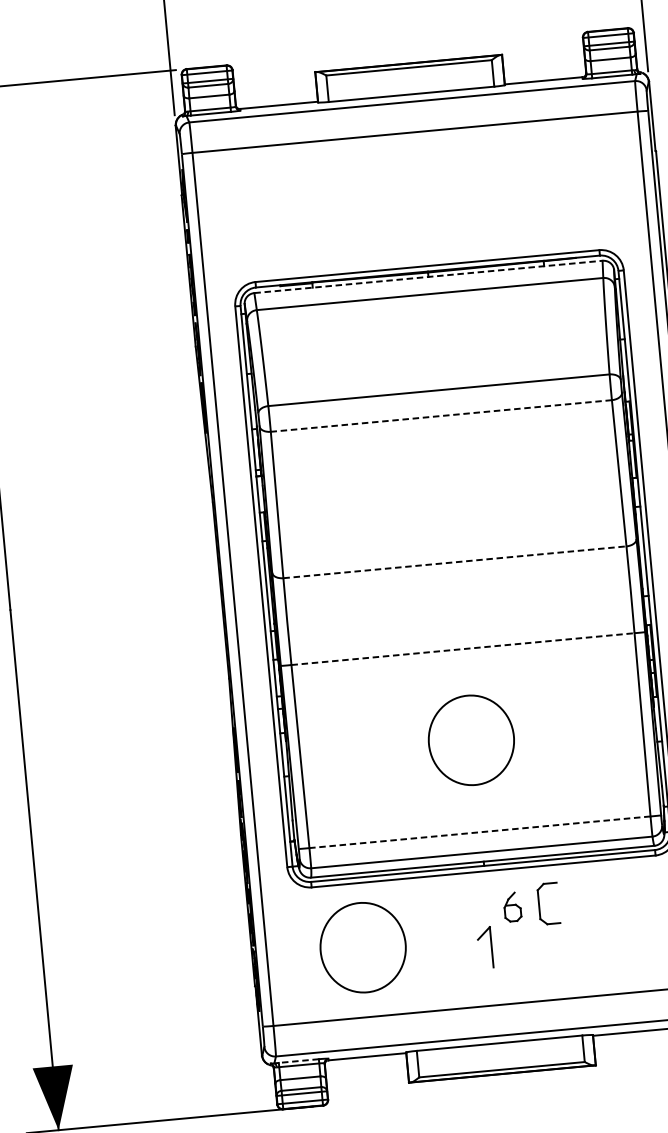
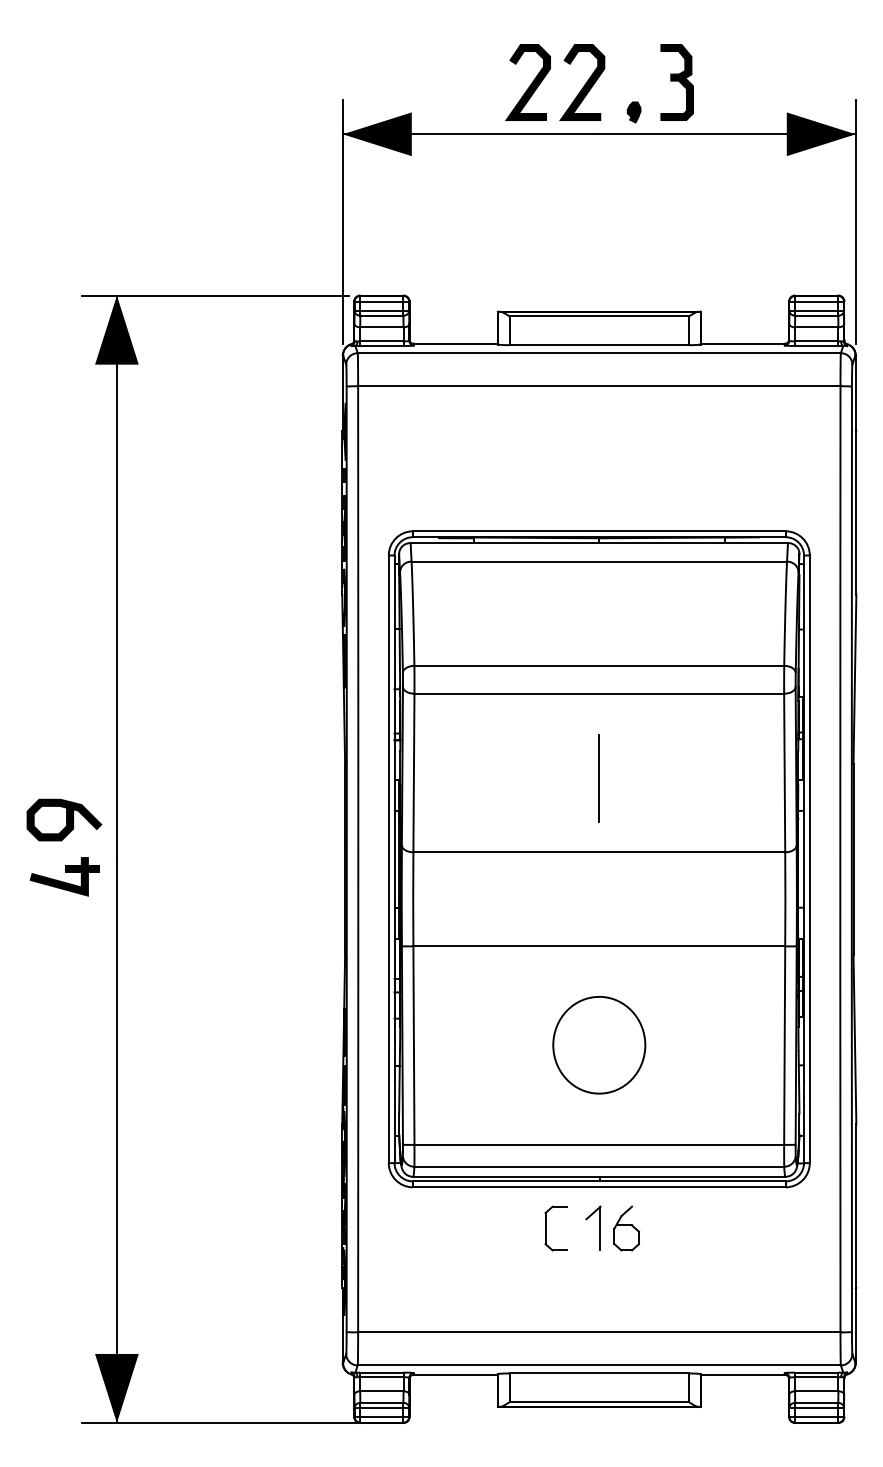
line: (428, 277) -> (599, 543), dashed -> solid
line: (441, 415) -> (599, 693), dashed -> solid
line: (448, 493) -> (599, 777), added
line: (455, 562) -> (599, 852), dashed -> solid
line: (463, 649) -> (599, 946), dashed -> solid
line: (480, 831) -> (599, 1144), dashed -> solid
part: (539, 904) -> (546, 1228), moved
part: (512, 907) -> (626, 1228), size x1.43
part: (485, 946) -> (593, 1227), moved
part: (363, 947) -> (462, 1257), removed
line: (298, 1060) -> (381, 1372), dashed -> solid

